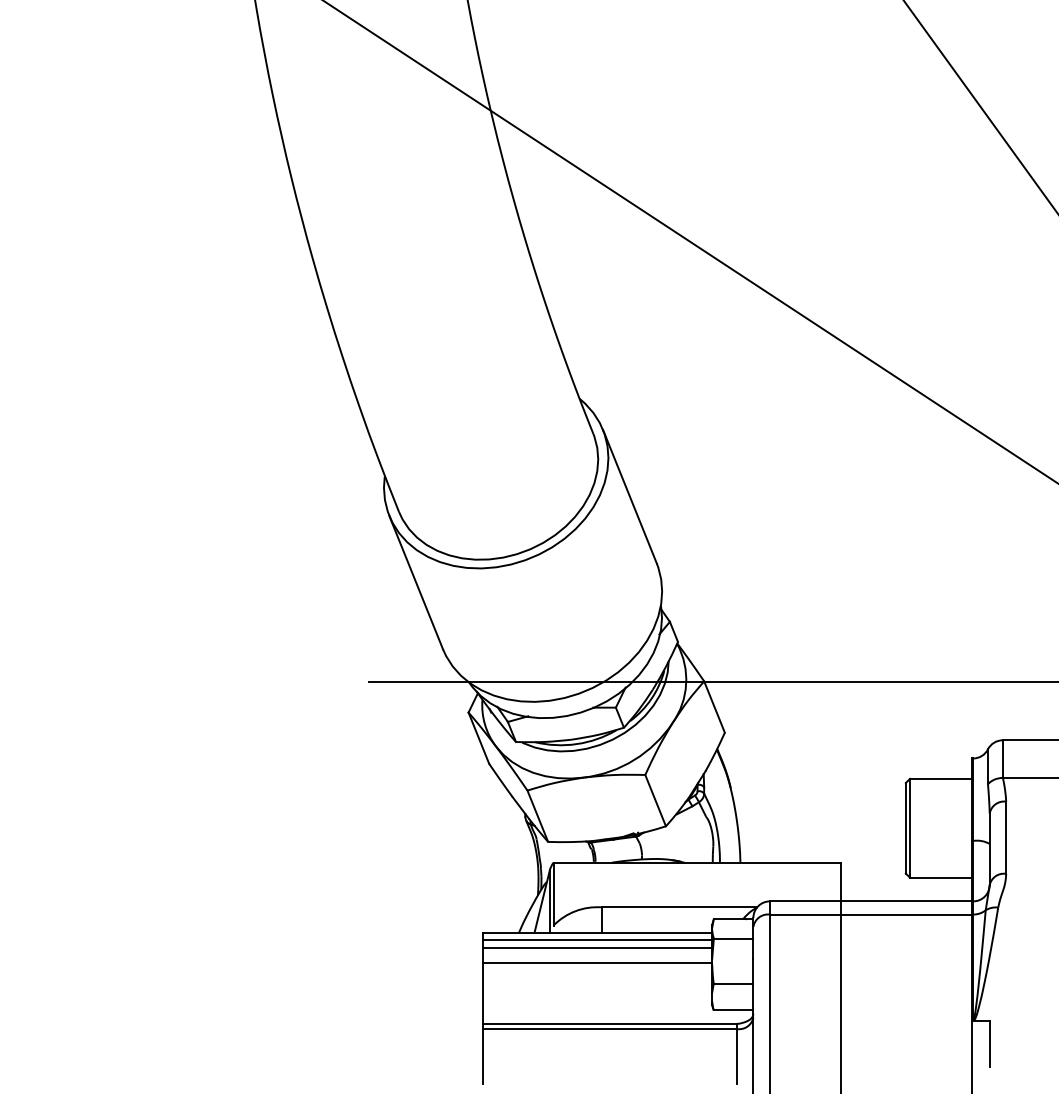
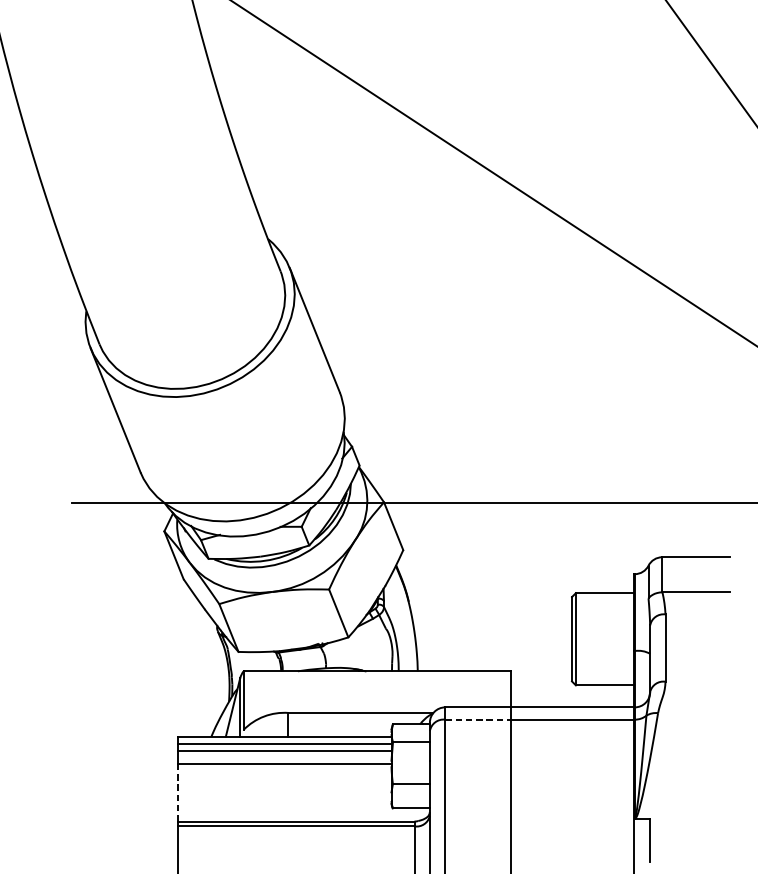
line: (805, 914) -> (478, 719), solid -> dashed
line: (482, 993) -> (177, 793), solid -> dashed

